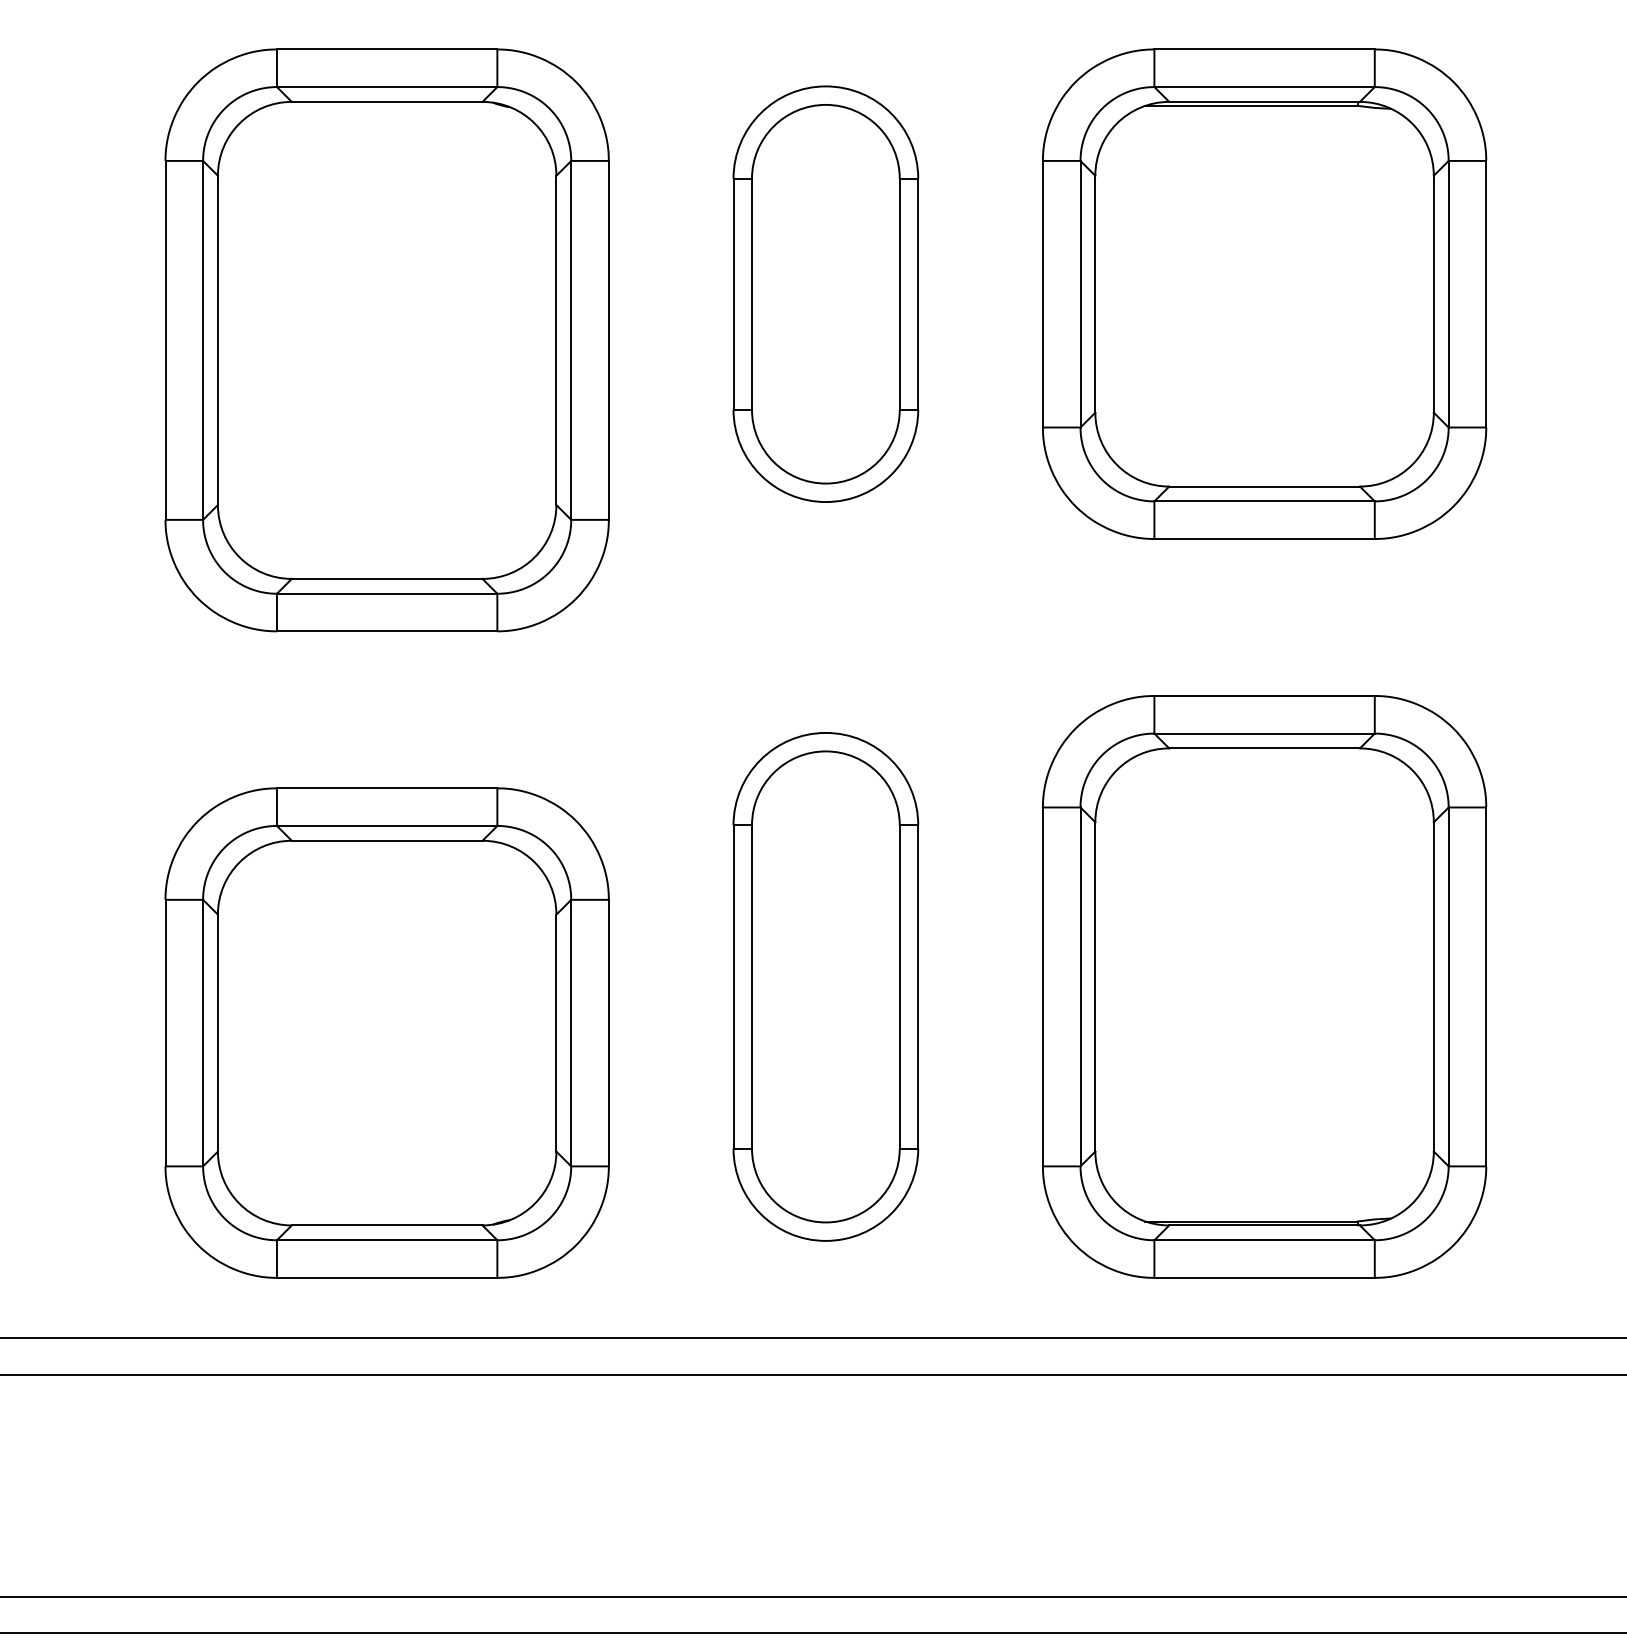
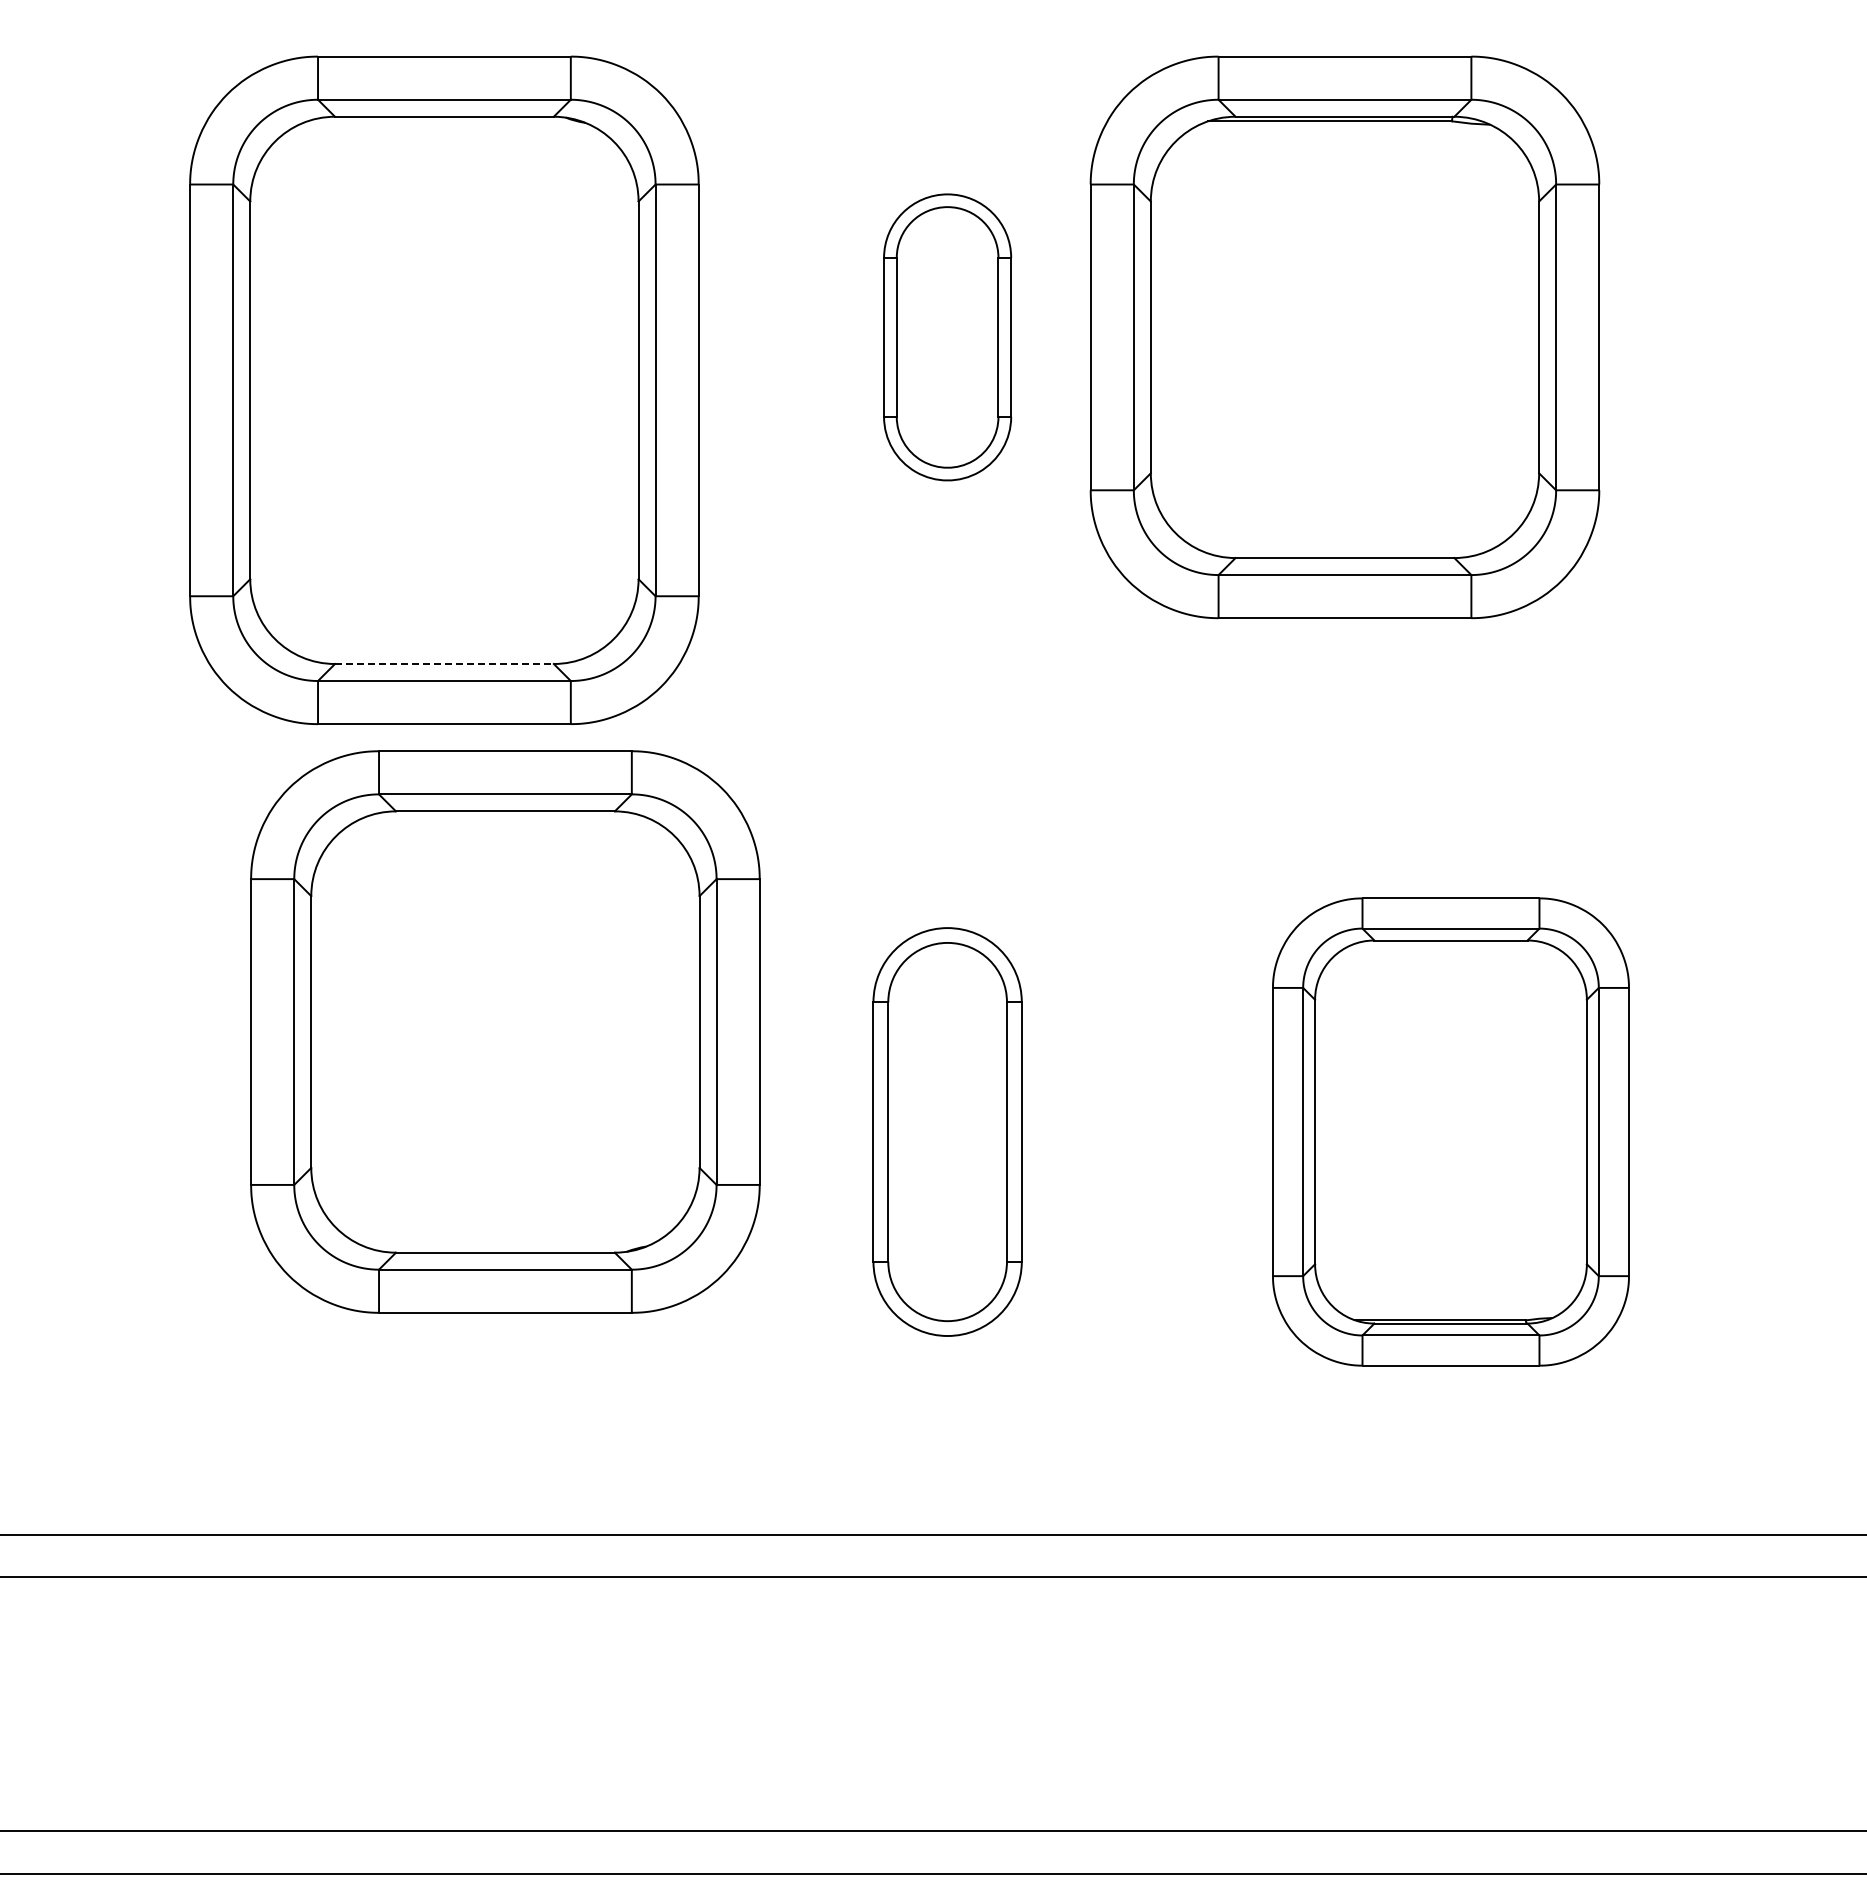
part: (825, 294) -> (947, 337), size x0.6
part: (1264, 294) -> (1344, 337), moved
line: (387, 579) -> (444, 664), solid -> dashed
part: (825, 986) -> (947, 1131), size x0.7
part: (1264, 986) -> (1450, 1131), size x0.7
part: (387, 1032) -> (505, 1031), moved

